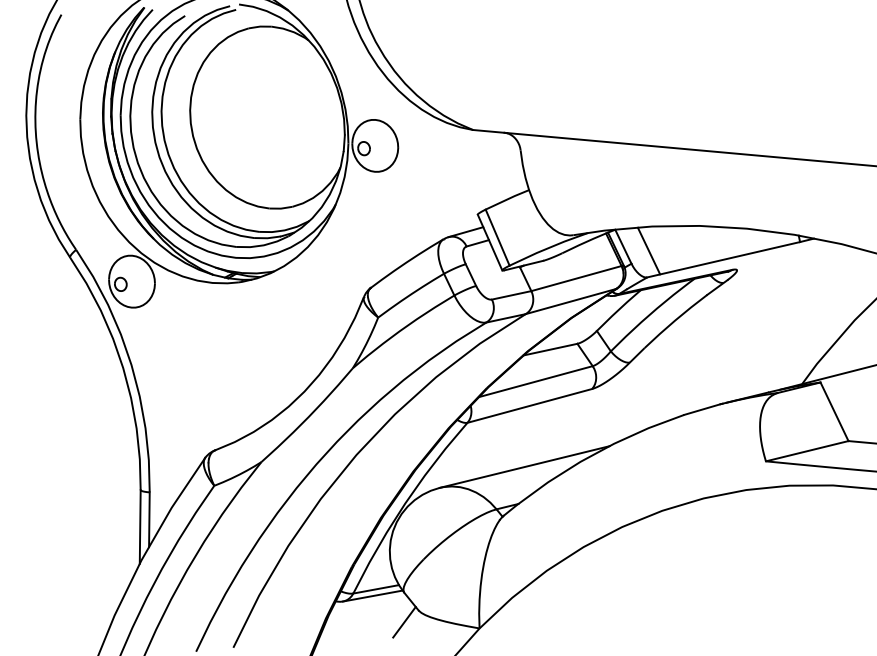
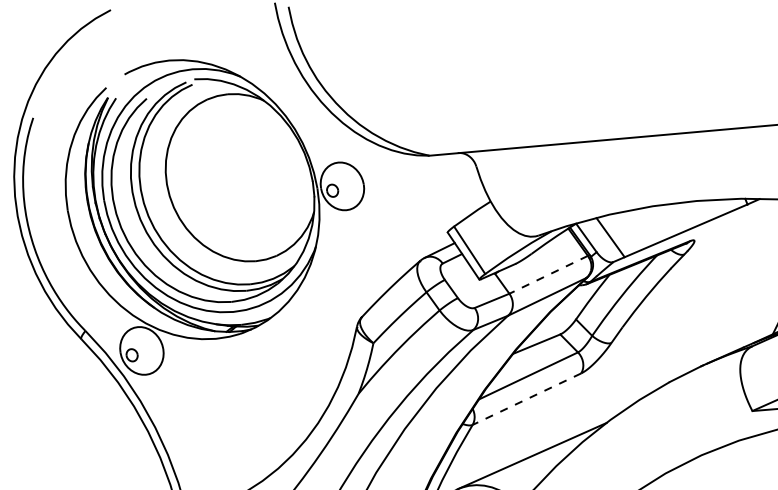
line: (576, 278) -> (548, 274), solid -> dashed
line: (529, 405) -> (526, 398), solid -> dashed

